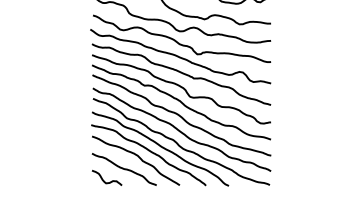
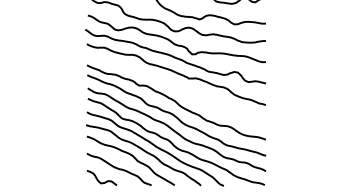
curve: (181, 88) -> (176, 88), removed

